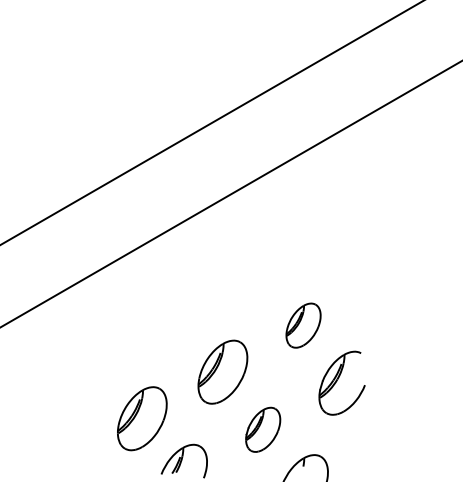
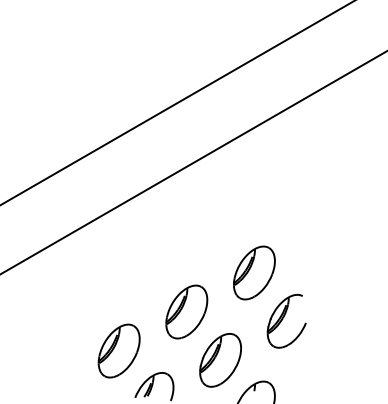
part: (303, 325) -> (254, 272), size x1.43
part: (263, 429) -> (220, 360), size x1.43

